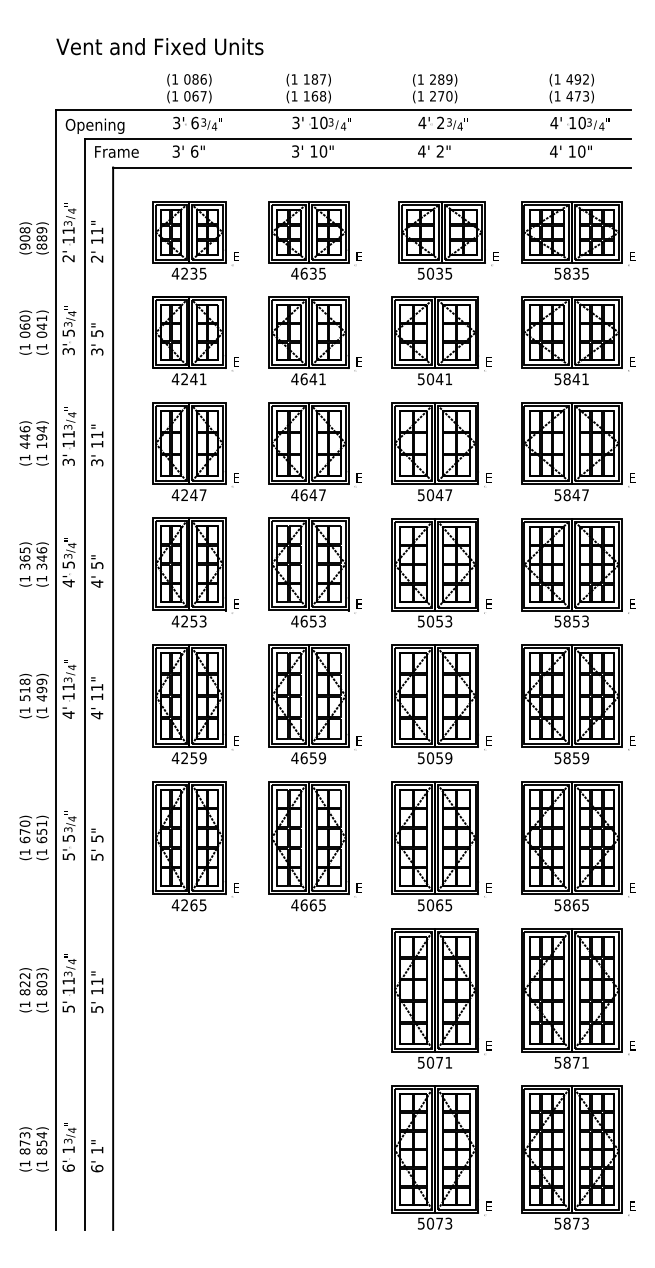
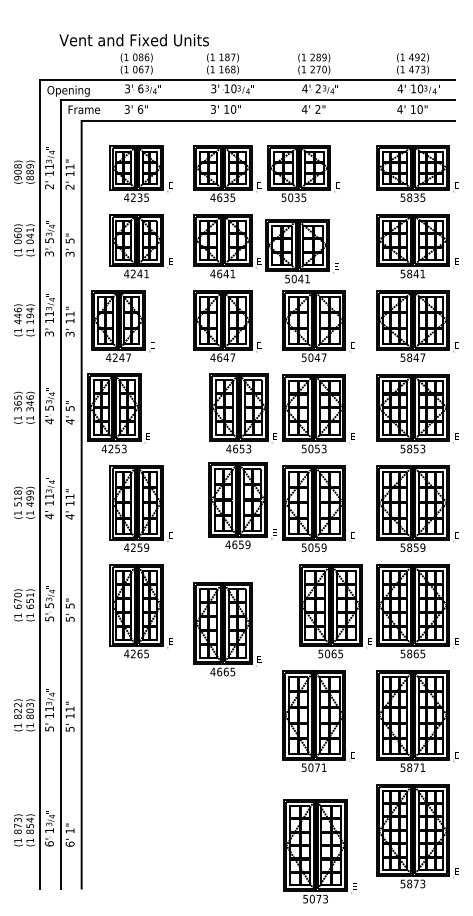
text: (159, 46) -> (133, 40), moved
part: (448, 240) -> (303, 173), moved
part: (441, 340) -> (302, 251), moved
part: (195, 451) -> (123, 326), moved
part: (195, 572) -> (118, 413), moved
part: (314, 572) -> (243, 413), moved
part: (314, 704) -> (242, 506), moved
part: (314, 846) -> (227, 629), moved
part: (441, 846) -> (335, 611), moved
part: (441, 1157) -> (320, 851), moved

